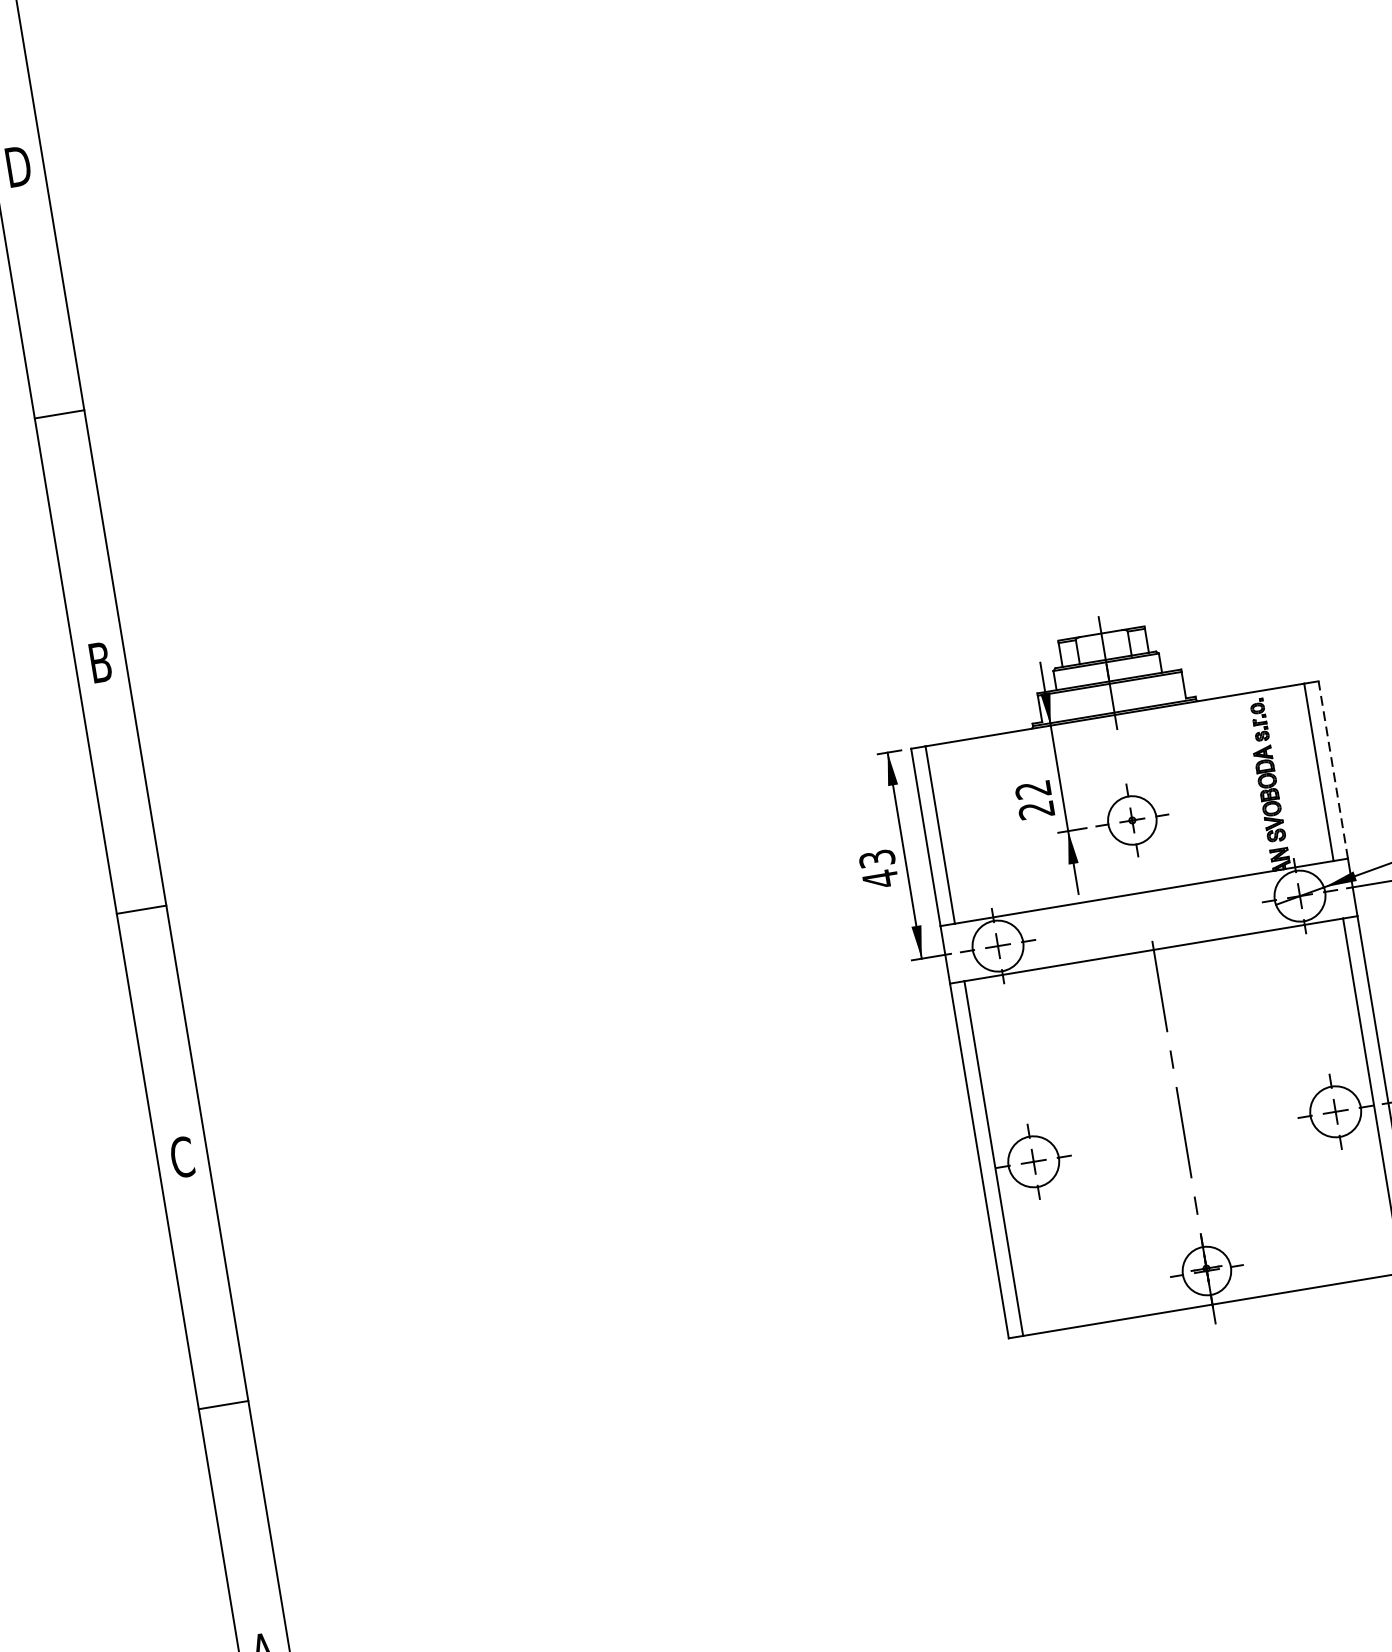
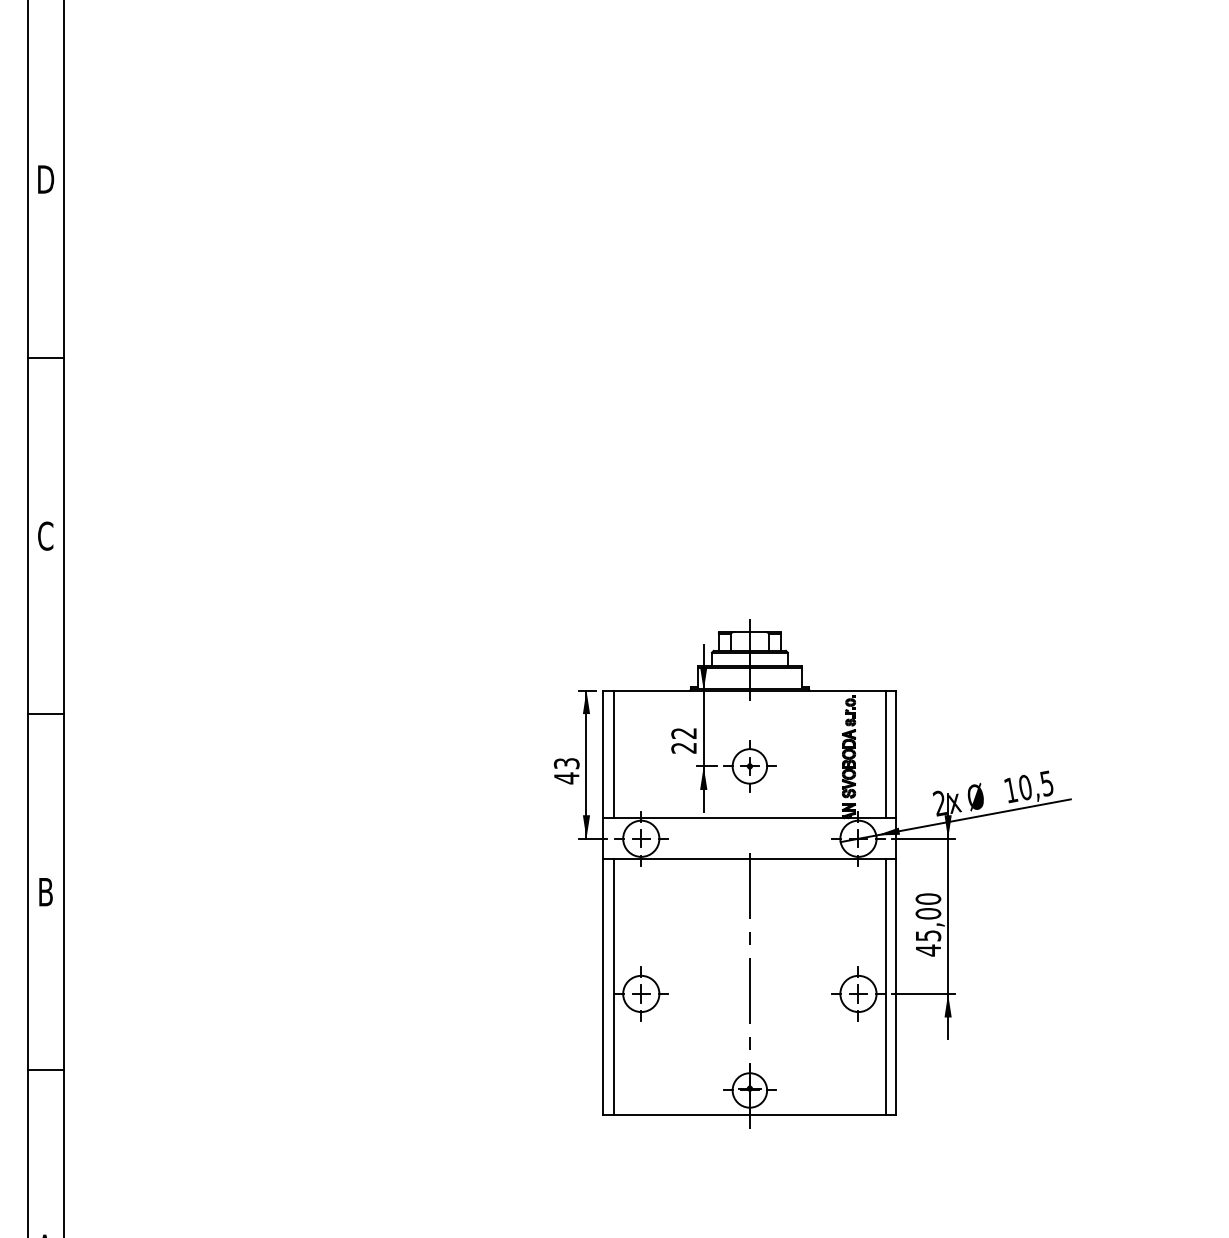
text: (99, 661) -> (45, 535), B -> C
line: (1333, 770) -> (896, 754), dashed -> solid
text: (181, 1156) -> (45, 891), C -> B

